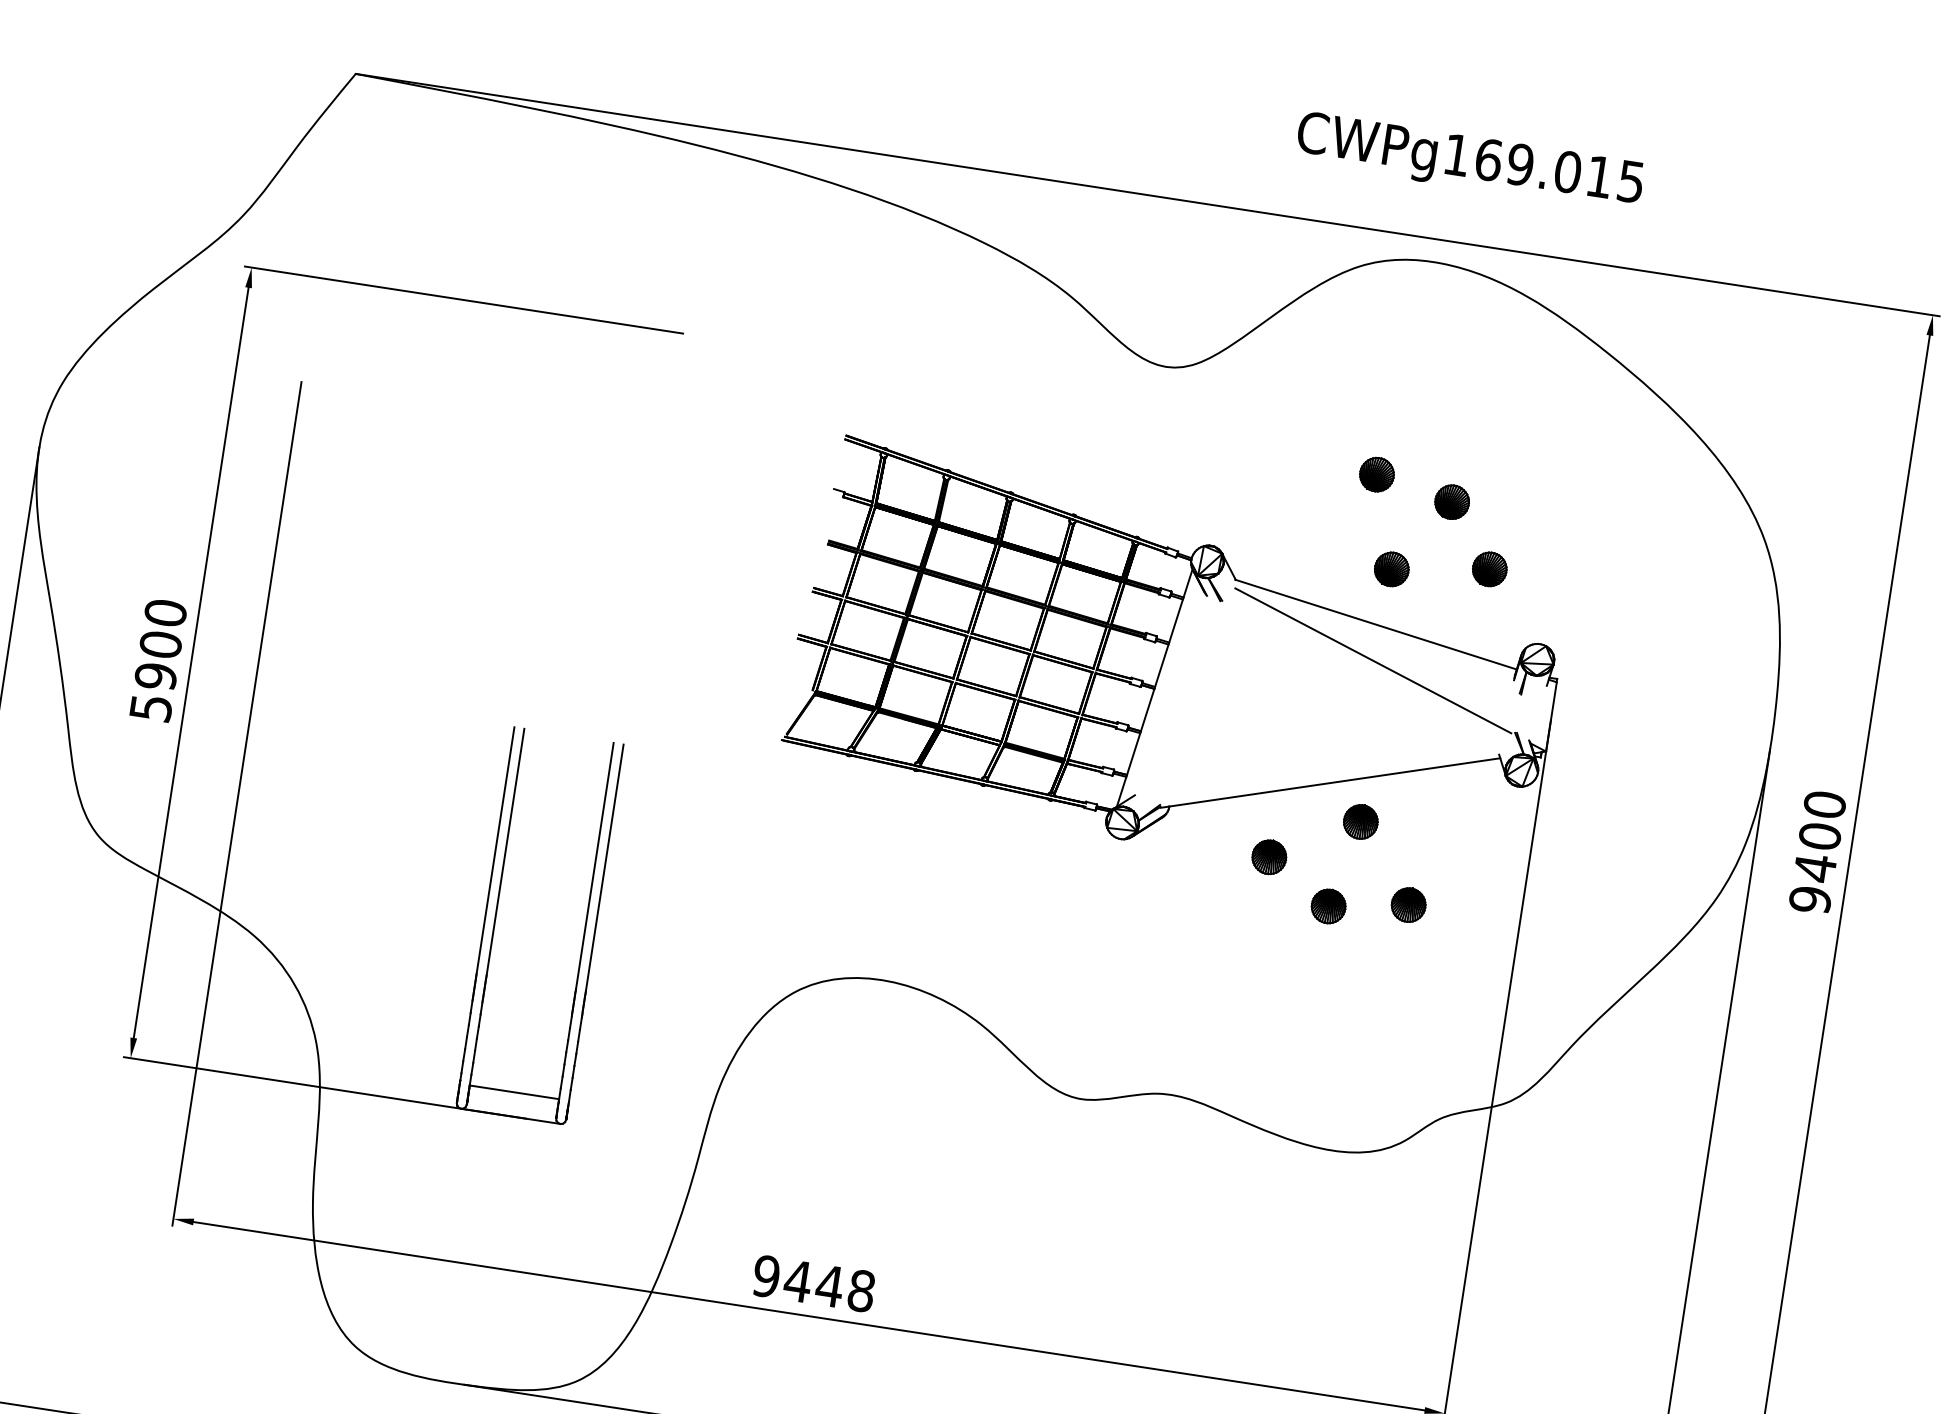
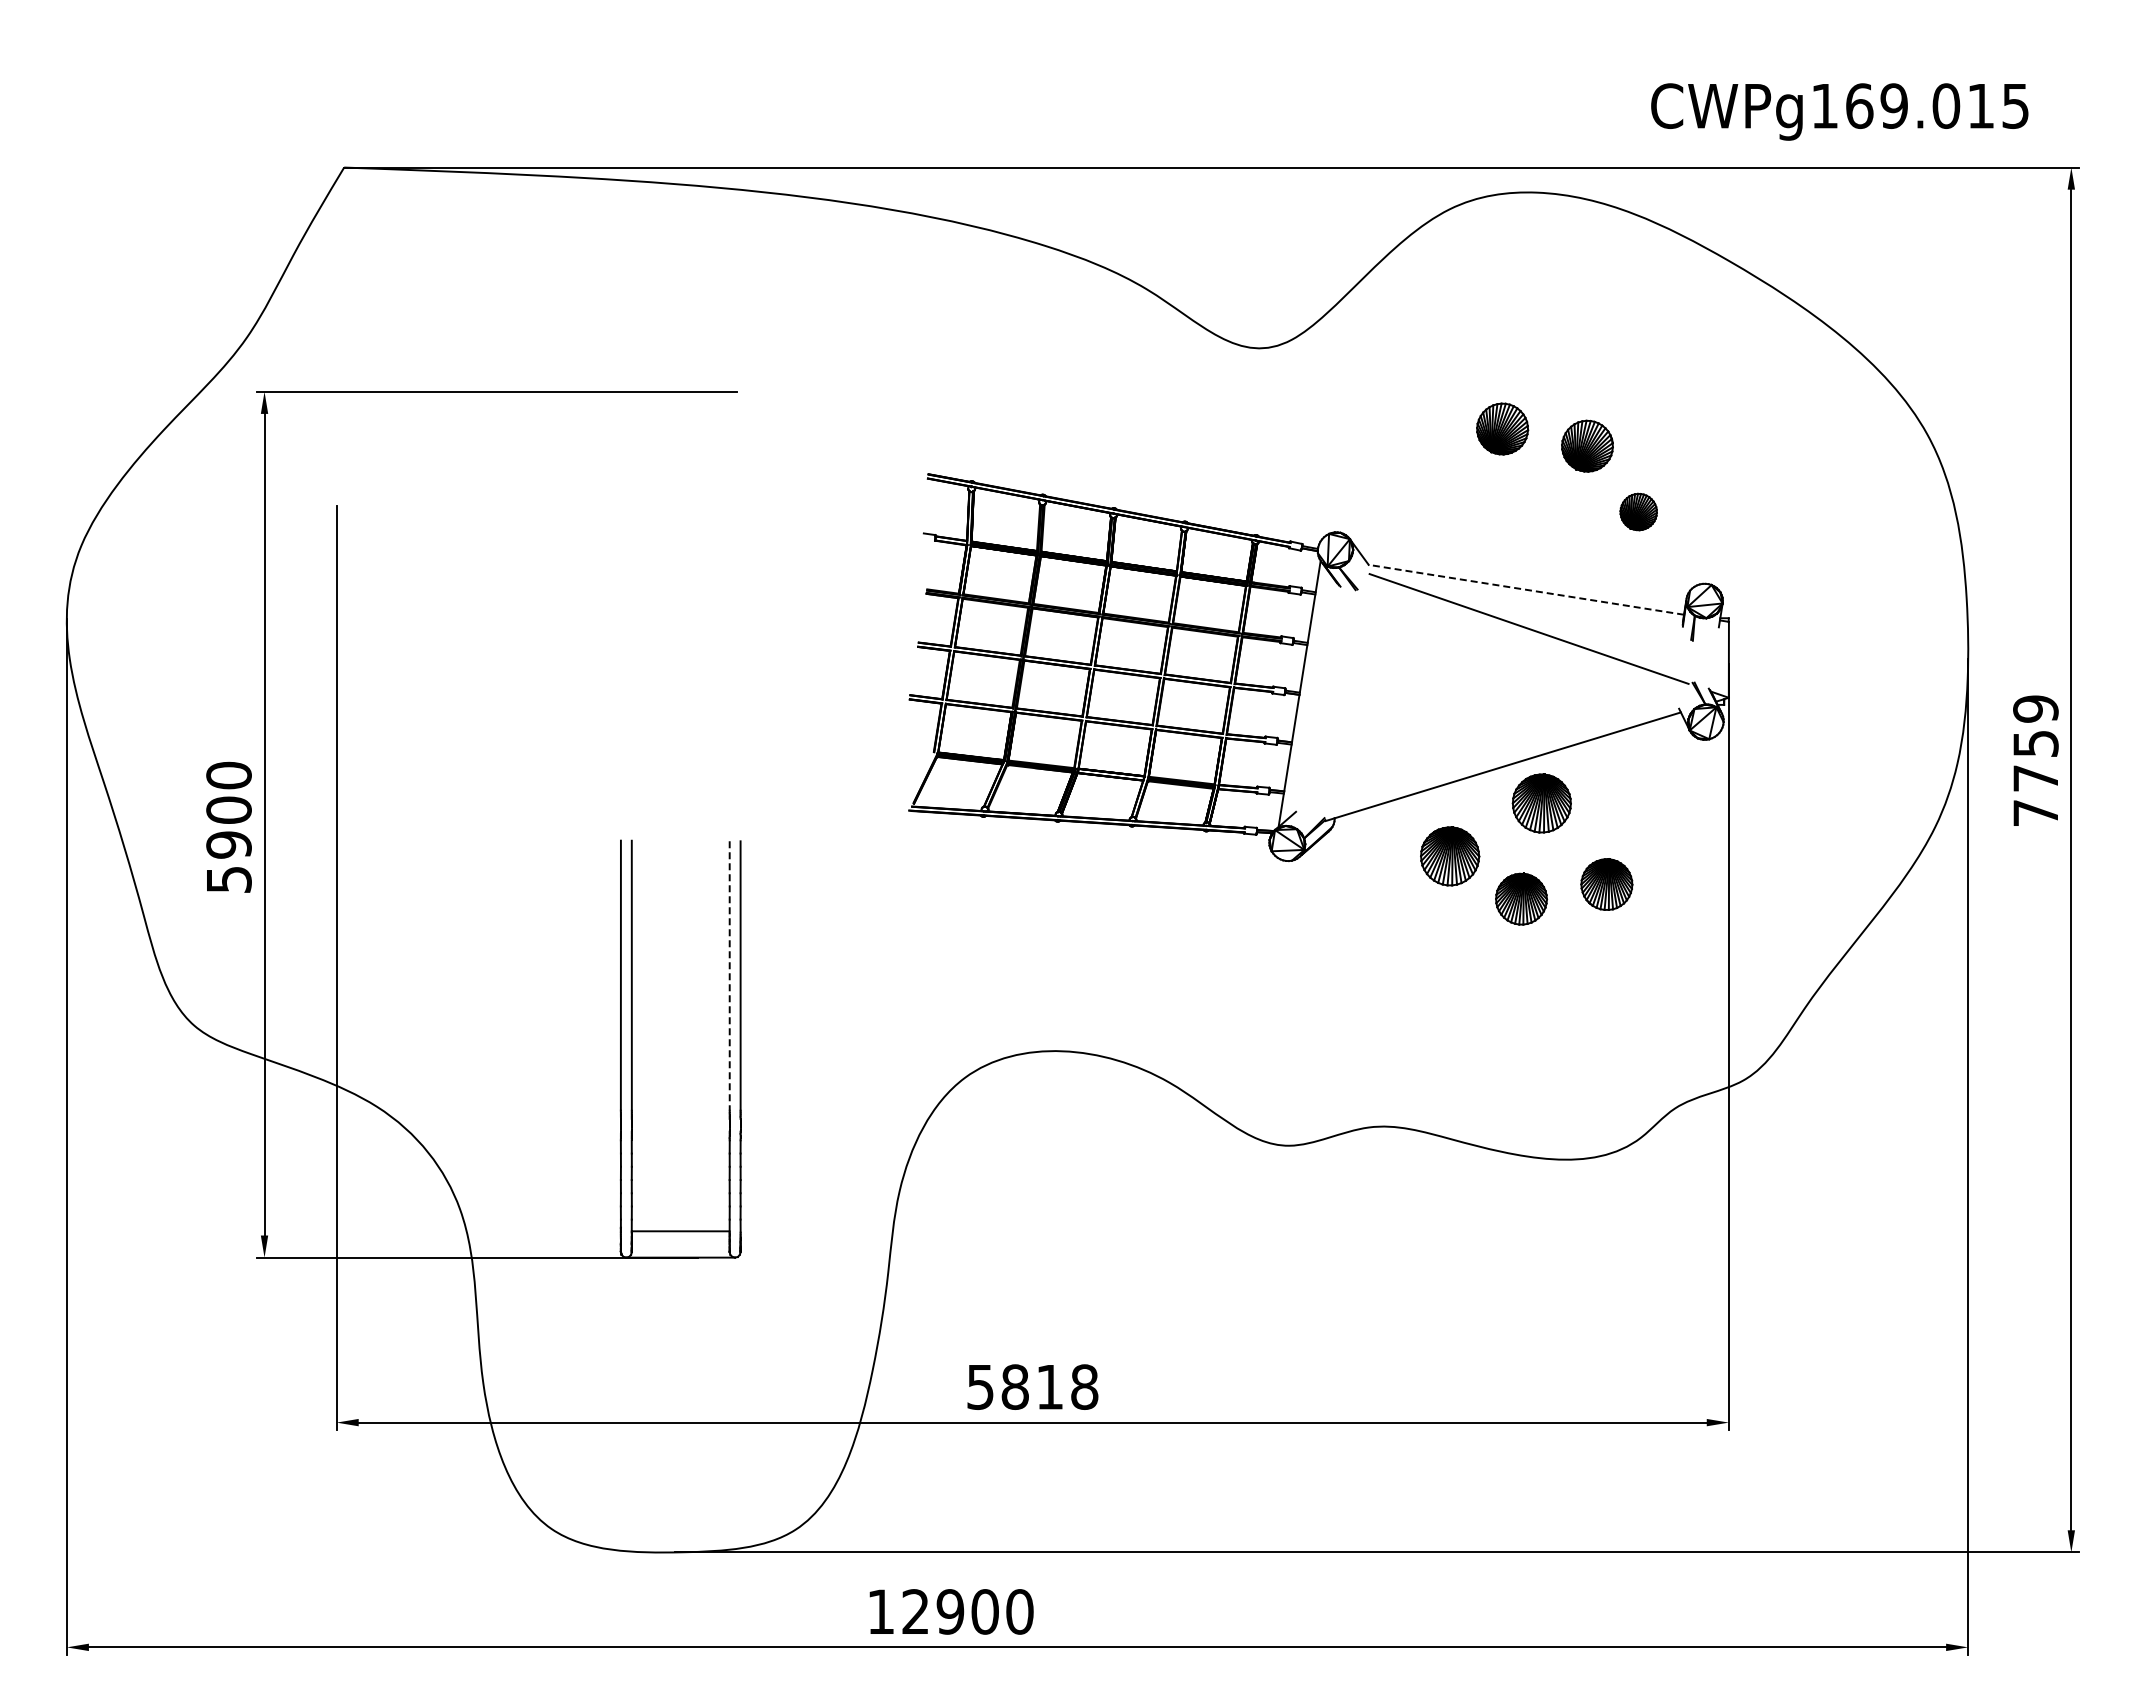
text: (1469, 162) -> (1839, 111), moved
part: (1376, 474) -> (1502, 429), size x1.4
part: (1452, 502) -> (1587, 446), size x1.4
part: (1391, 569) -> (1533, 528), removed
line: (1376, 624) -> (1526, 589), solid -> dashed
part: (1361, 822) -> (1542, 803), size x1.6
text: (1817, 851) -> (2035, 760), 9400 -> 7759
part: (1268, 856) -> (1449, 855), size x1.6
line: (594, 865) -> (729, 975), solid -> dashed
part: (1408, 904) -> (1606, 884), size x1.4
part: (1328, 905) -> (1521, 898), size x1.4
text: (798, 1280) -> (1015, 1386), 9448 -> 5818

